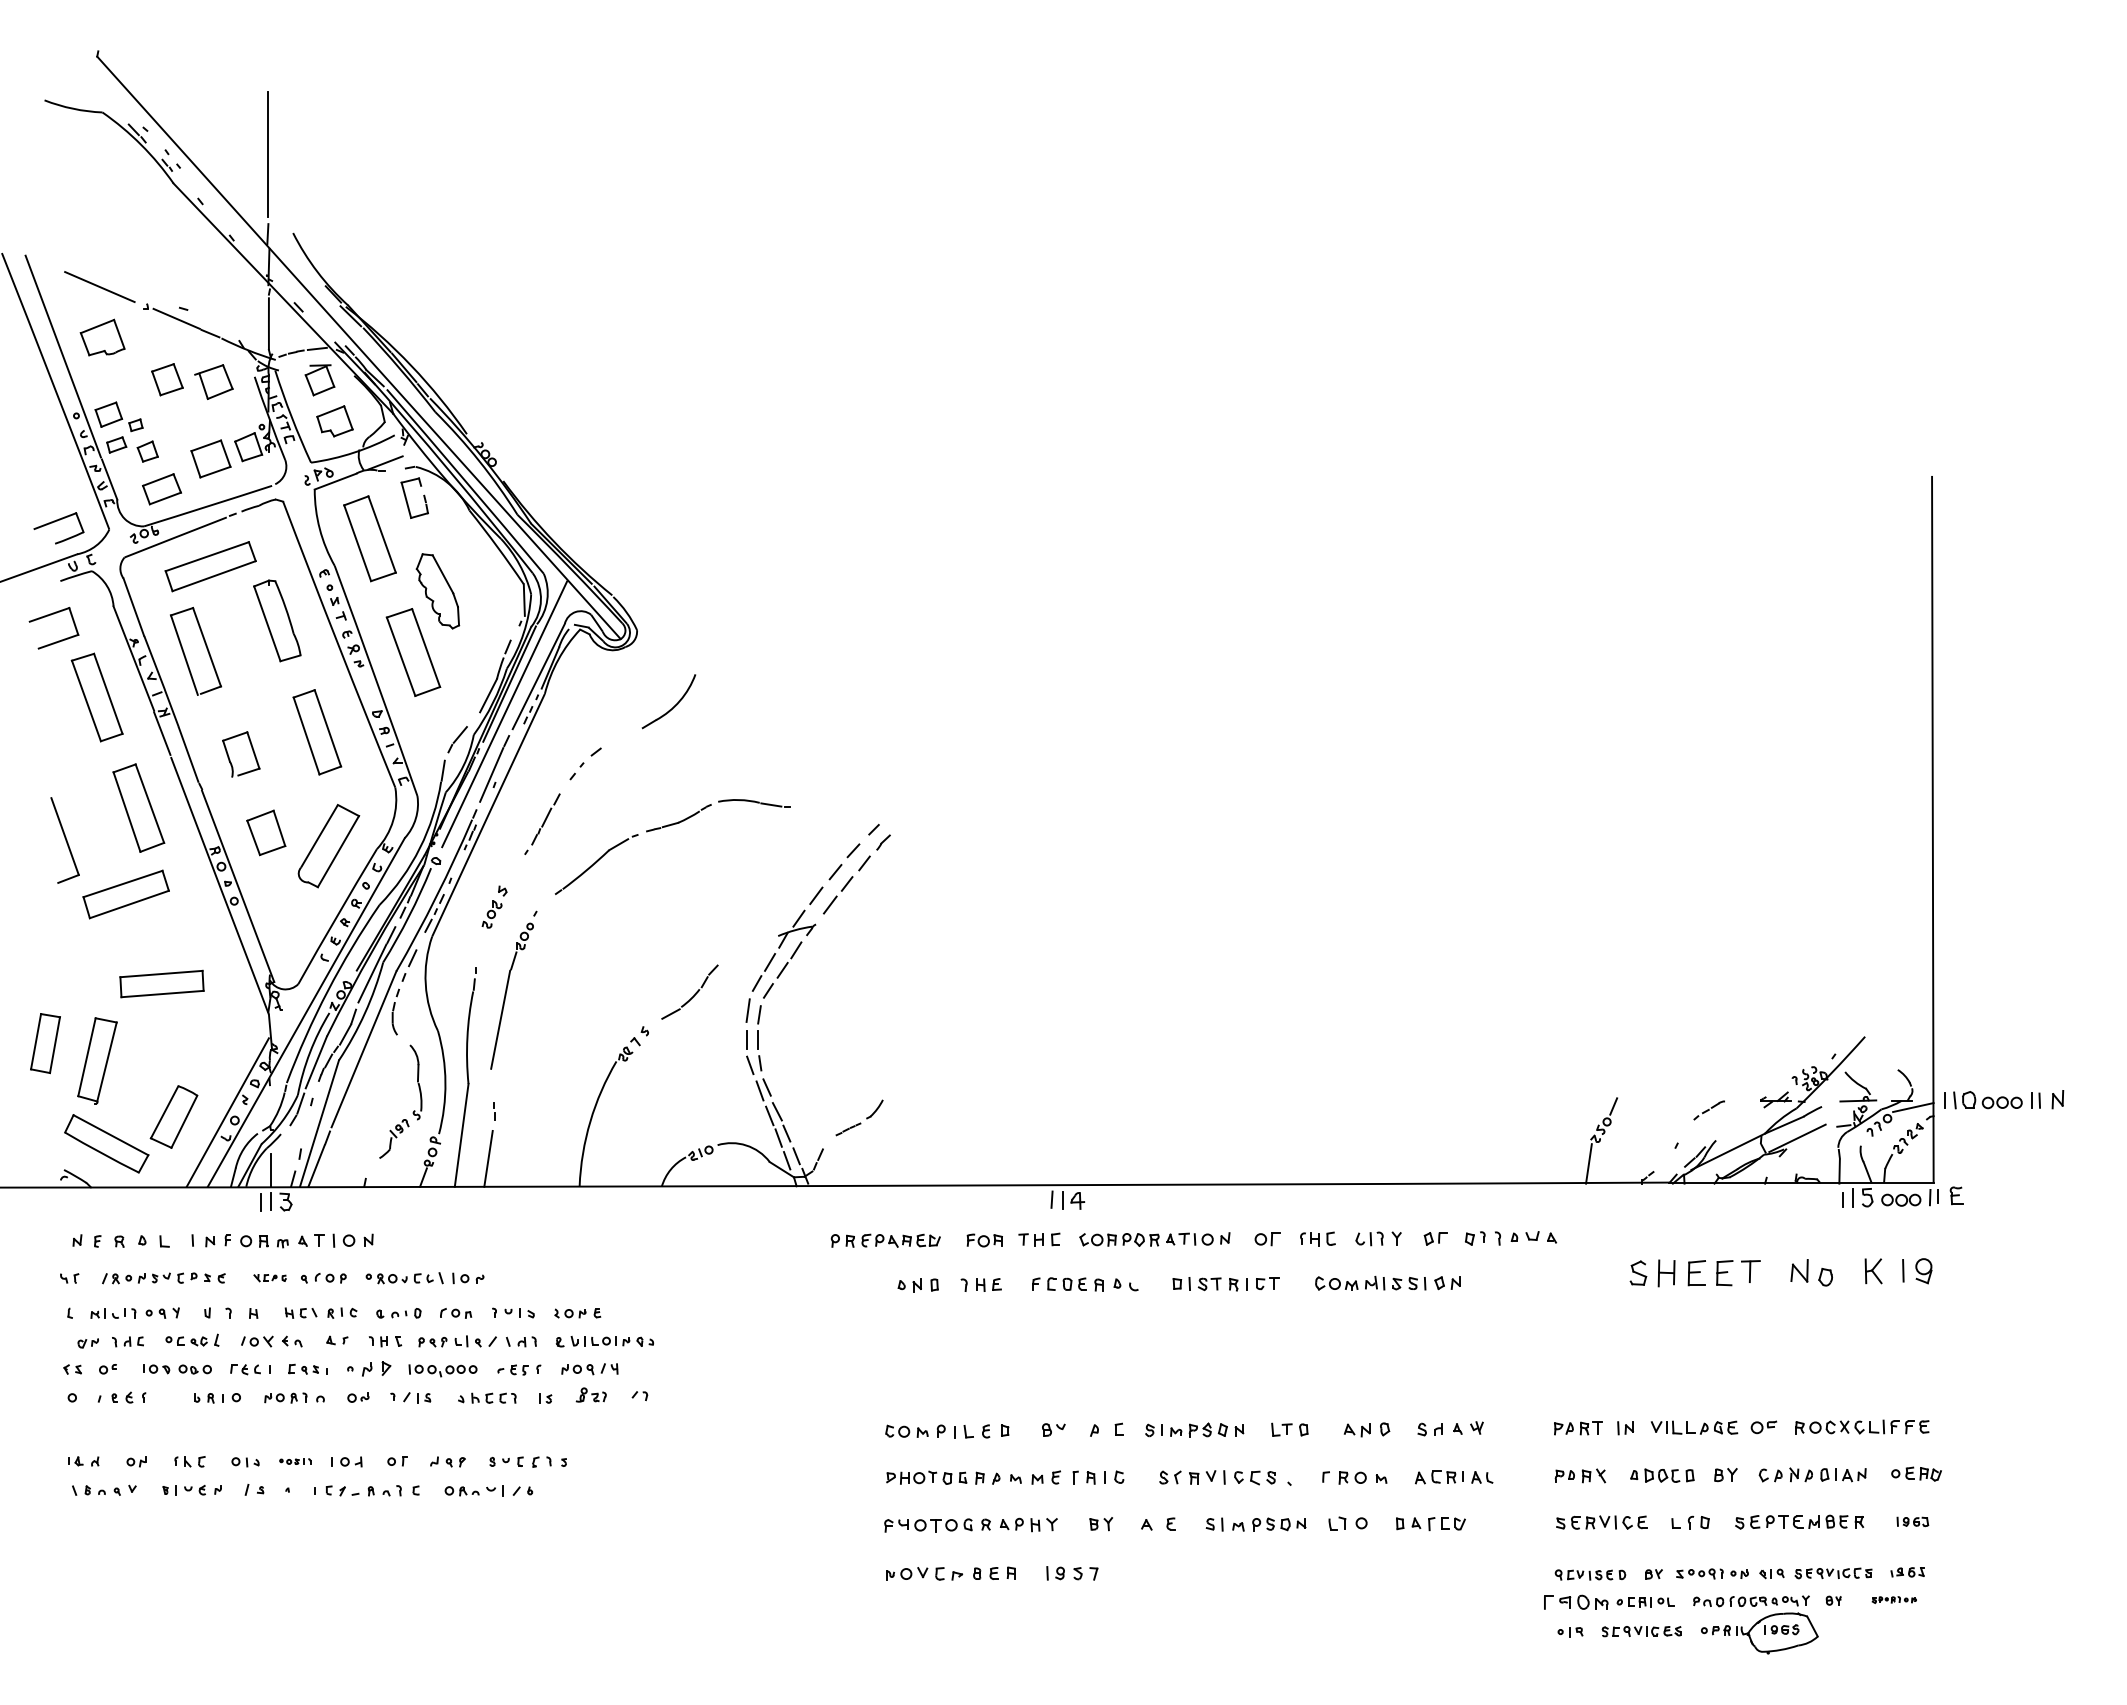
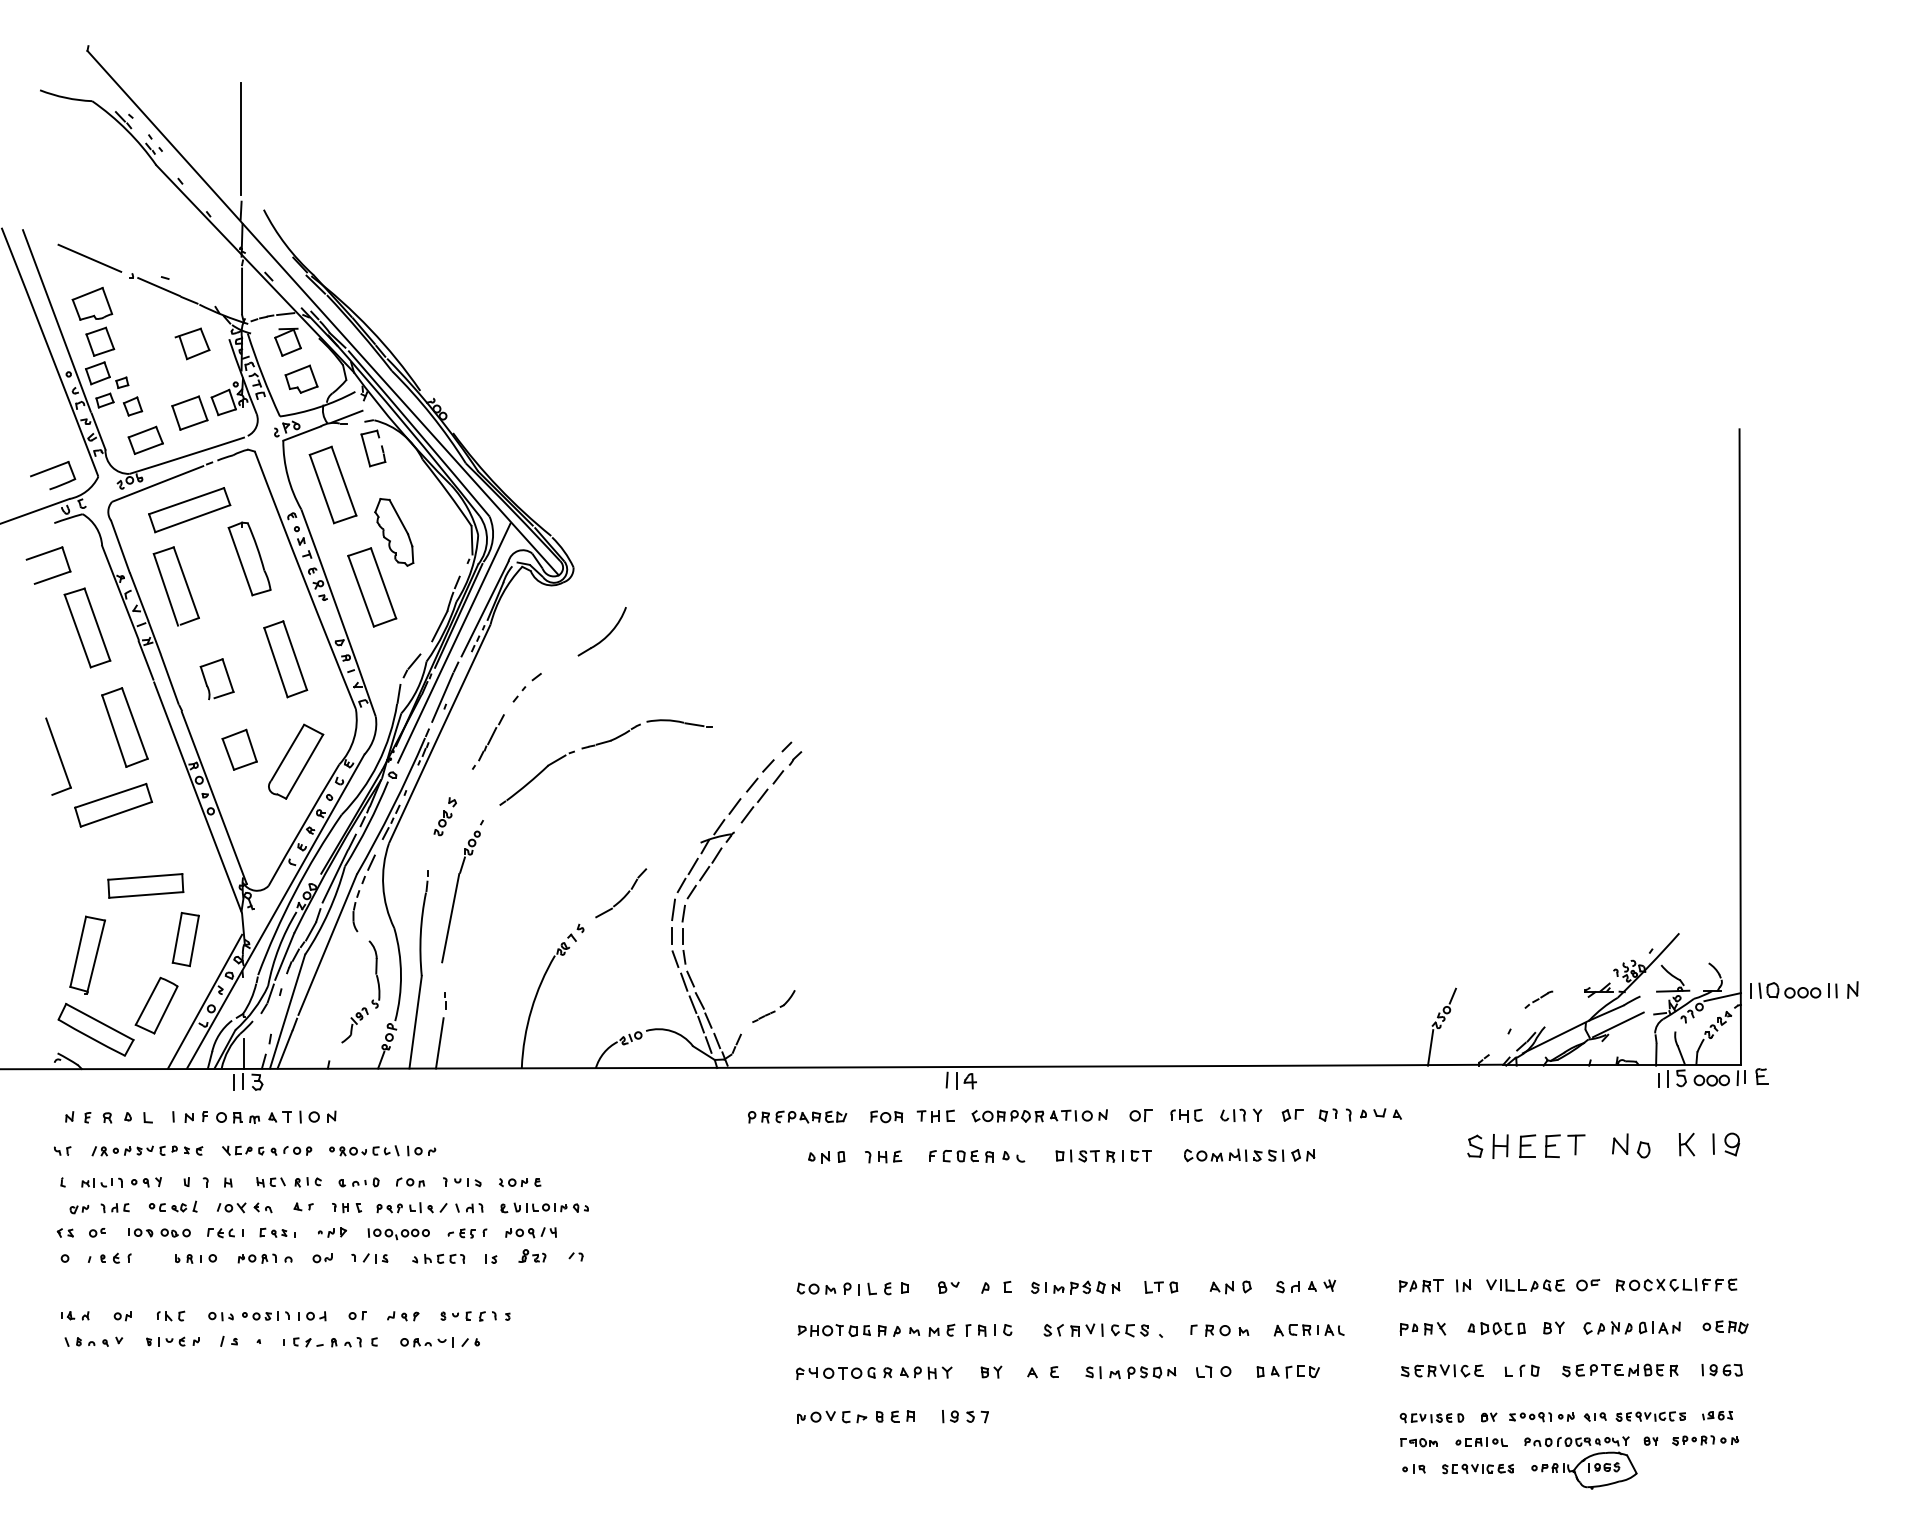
part: (167, 379) -> (100, 341), moved
part: (45, 1043) -> (185, 939), moved
part: (269, 1277) -> (242, 1150), size x1.43
part: (369, 1368) -> (332, 1232), size x0.71
part: (295, 1461) -> (265, 1315), size x1.67
part: (1912, 1521) -> (1721, 1369), size x1.43
part: (1894, 1599) -> (1705, 1440), size x1.67
part: (1575, 1602) -> (1418, 1442), size x0.62

